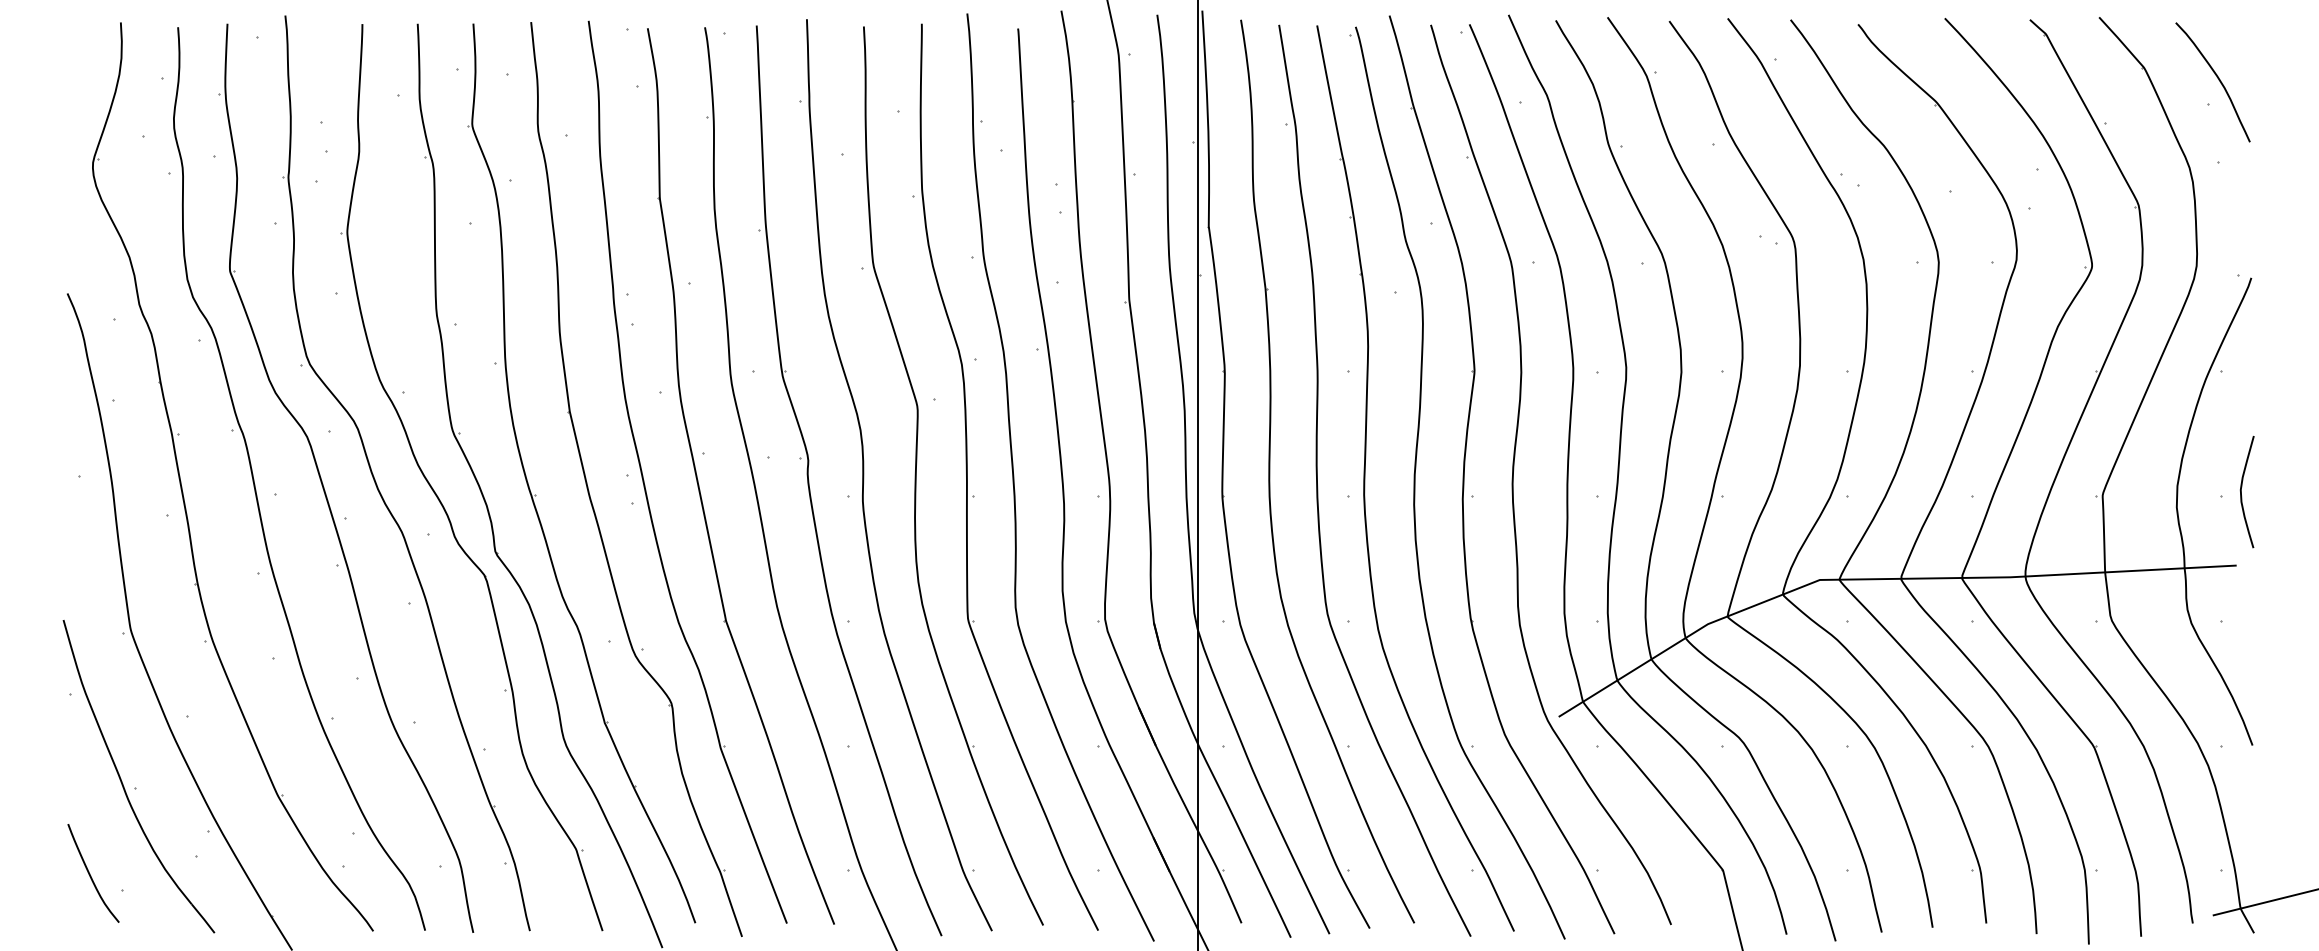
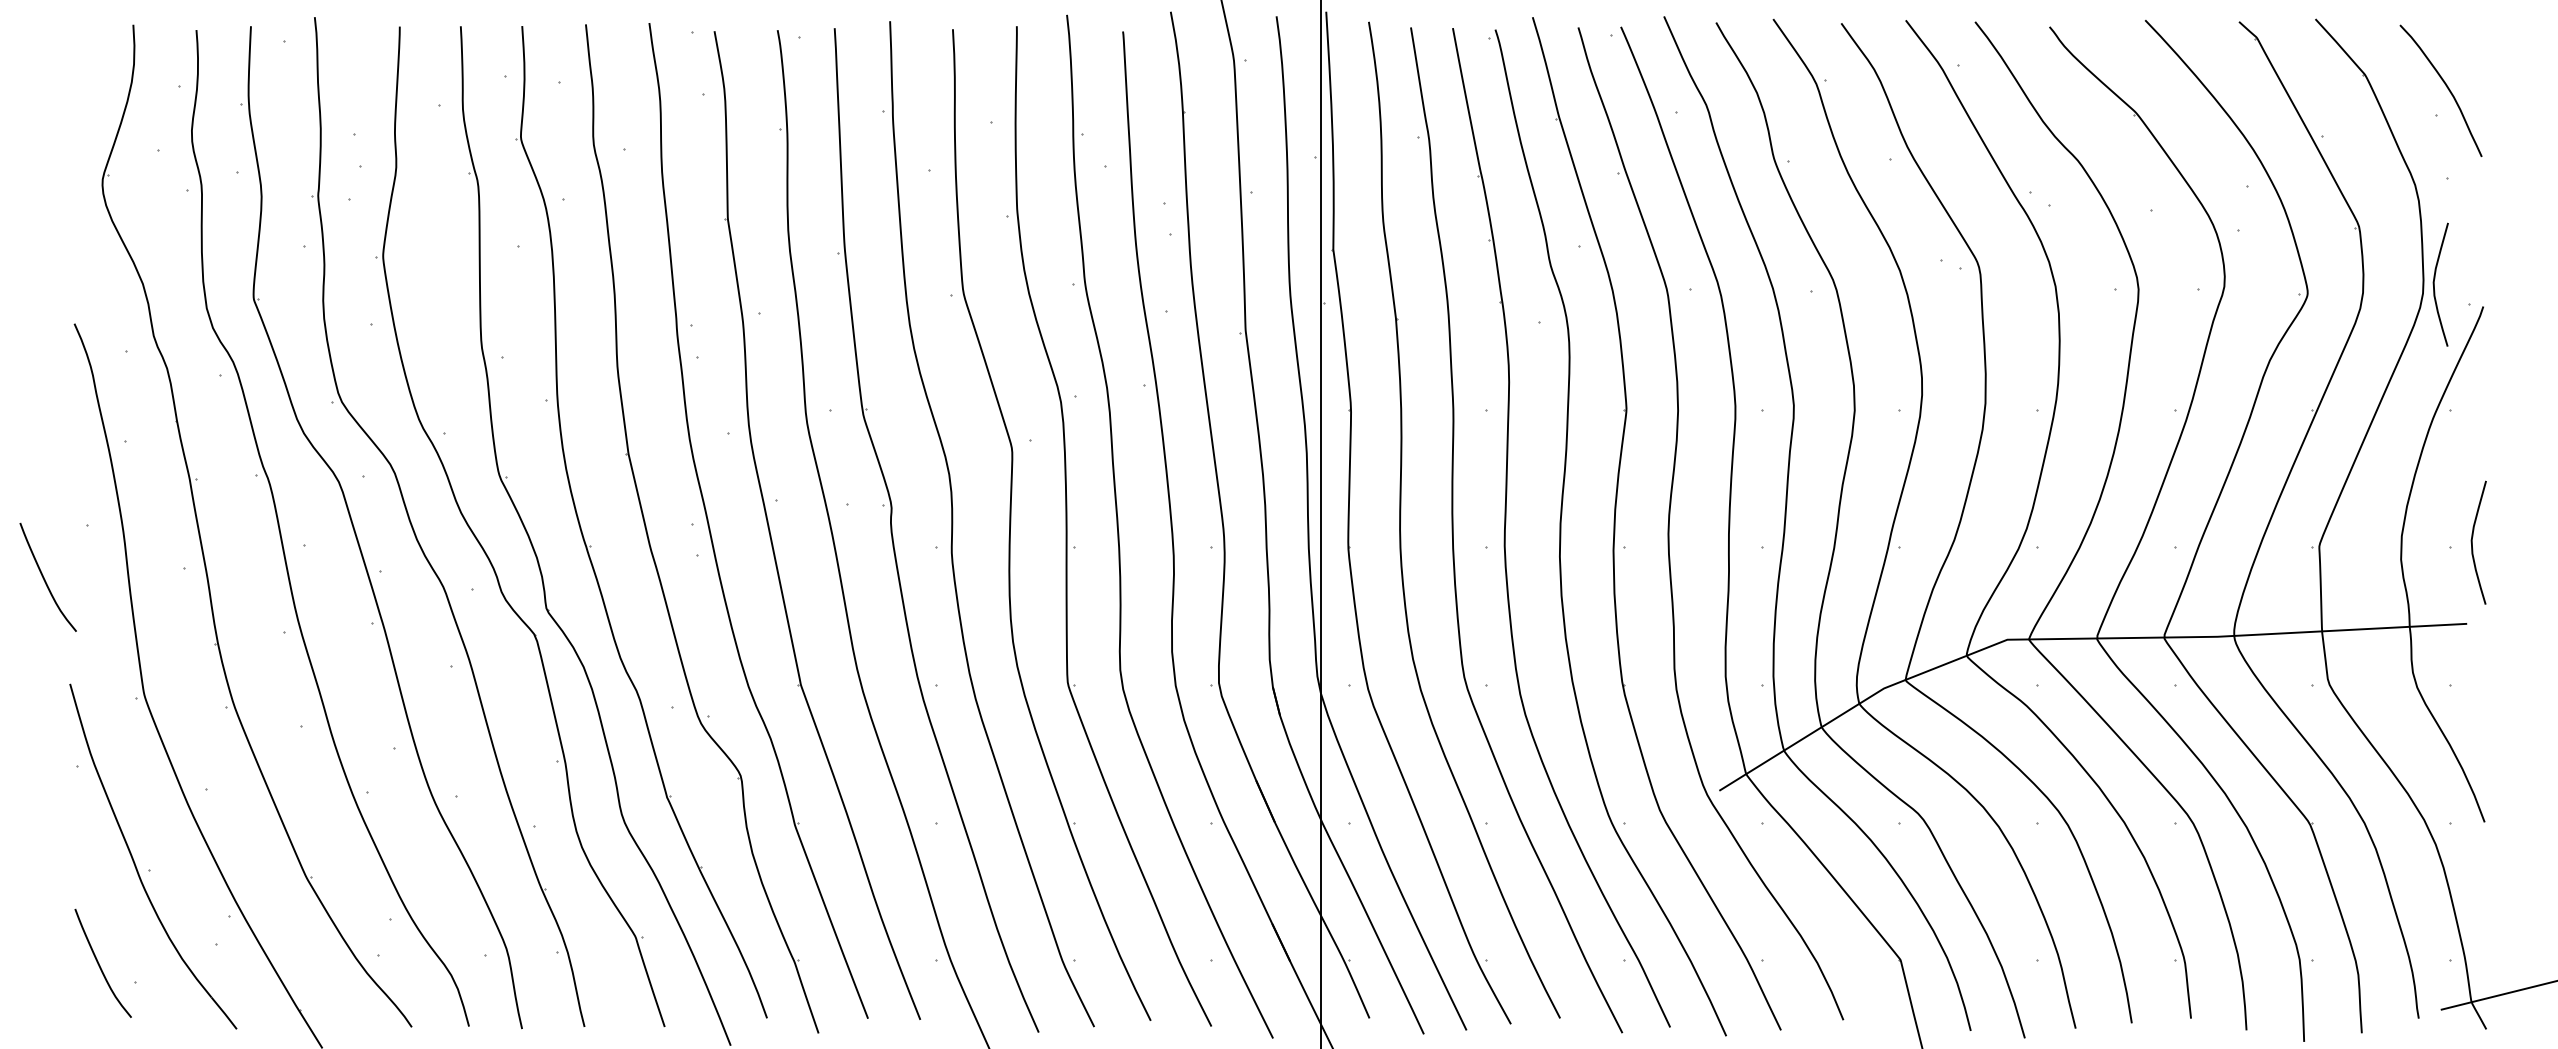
curve: (2207, 257) -> (2434, 284), added
curve: (40, 523) -> (44, 577), added

